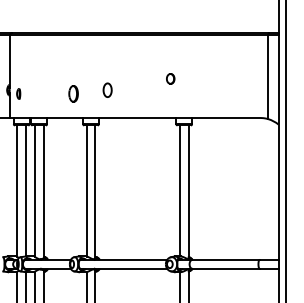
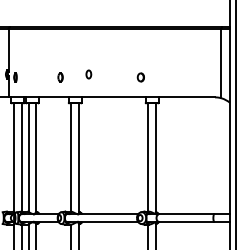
part: (170, 78) -> (140, 77), moved
part: (107, 90) -> (88, 74), size x0.71
part: (72, 93) -> (59, 77), size x0.62

